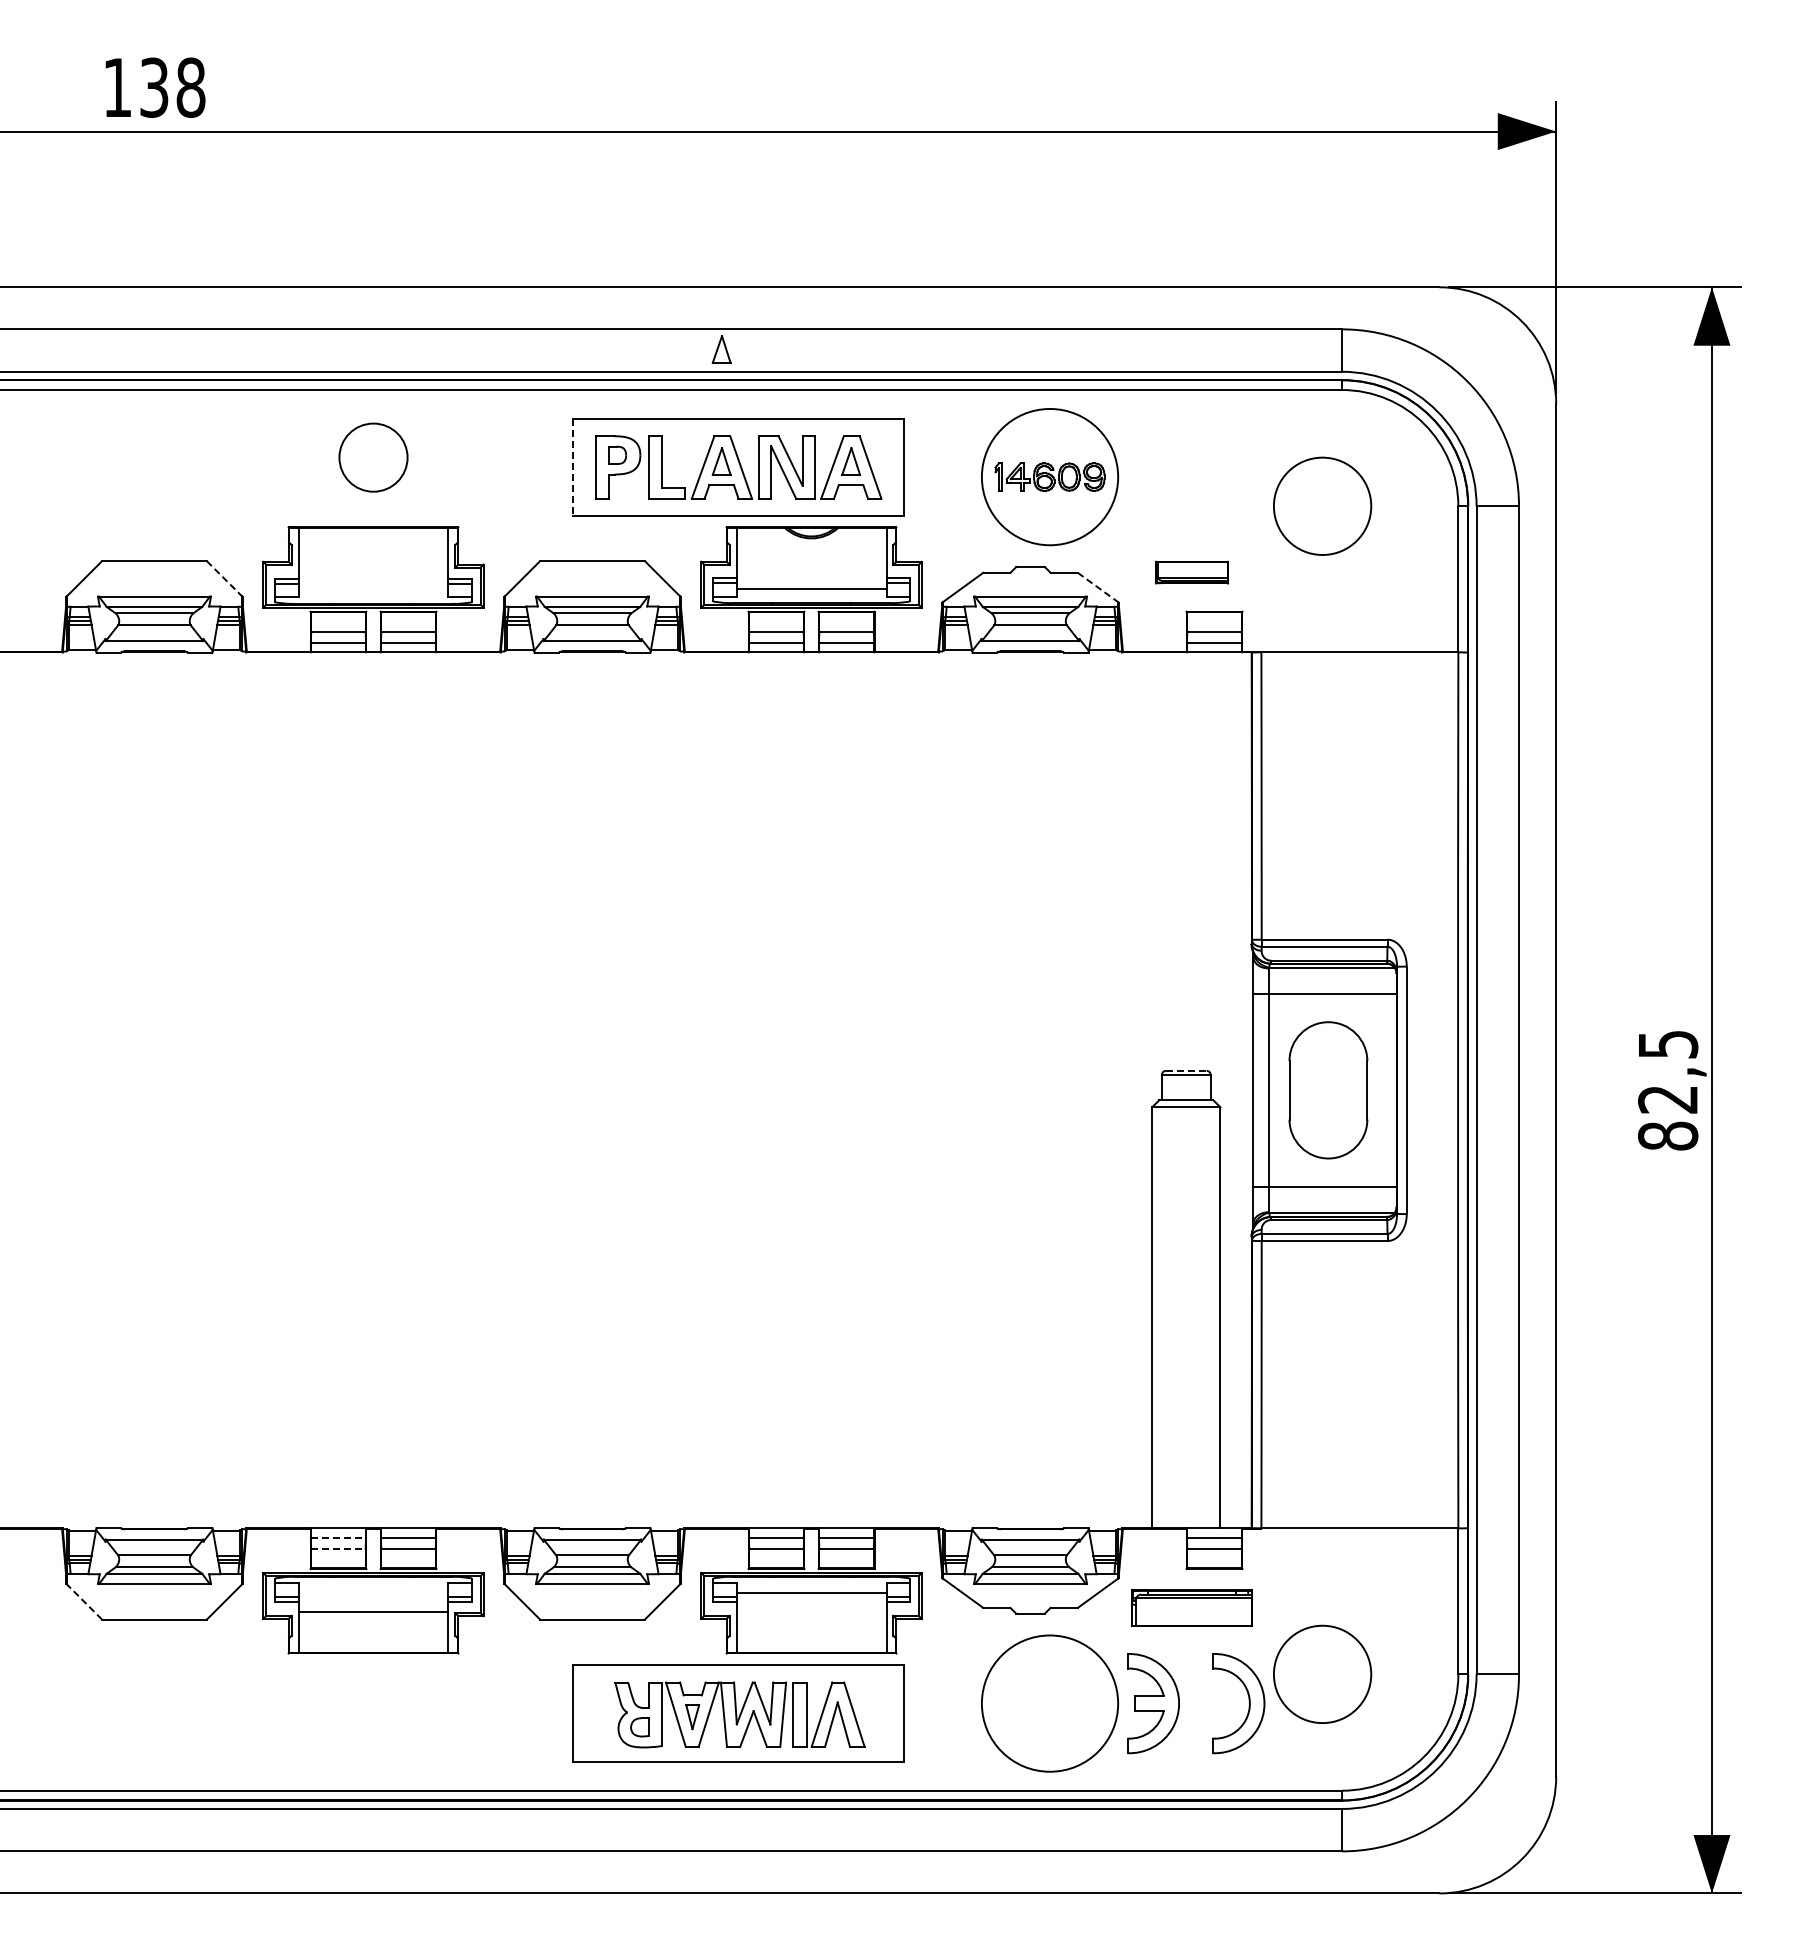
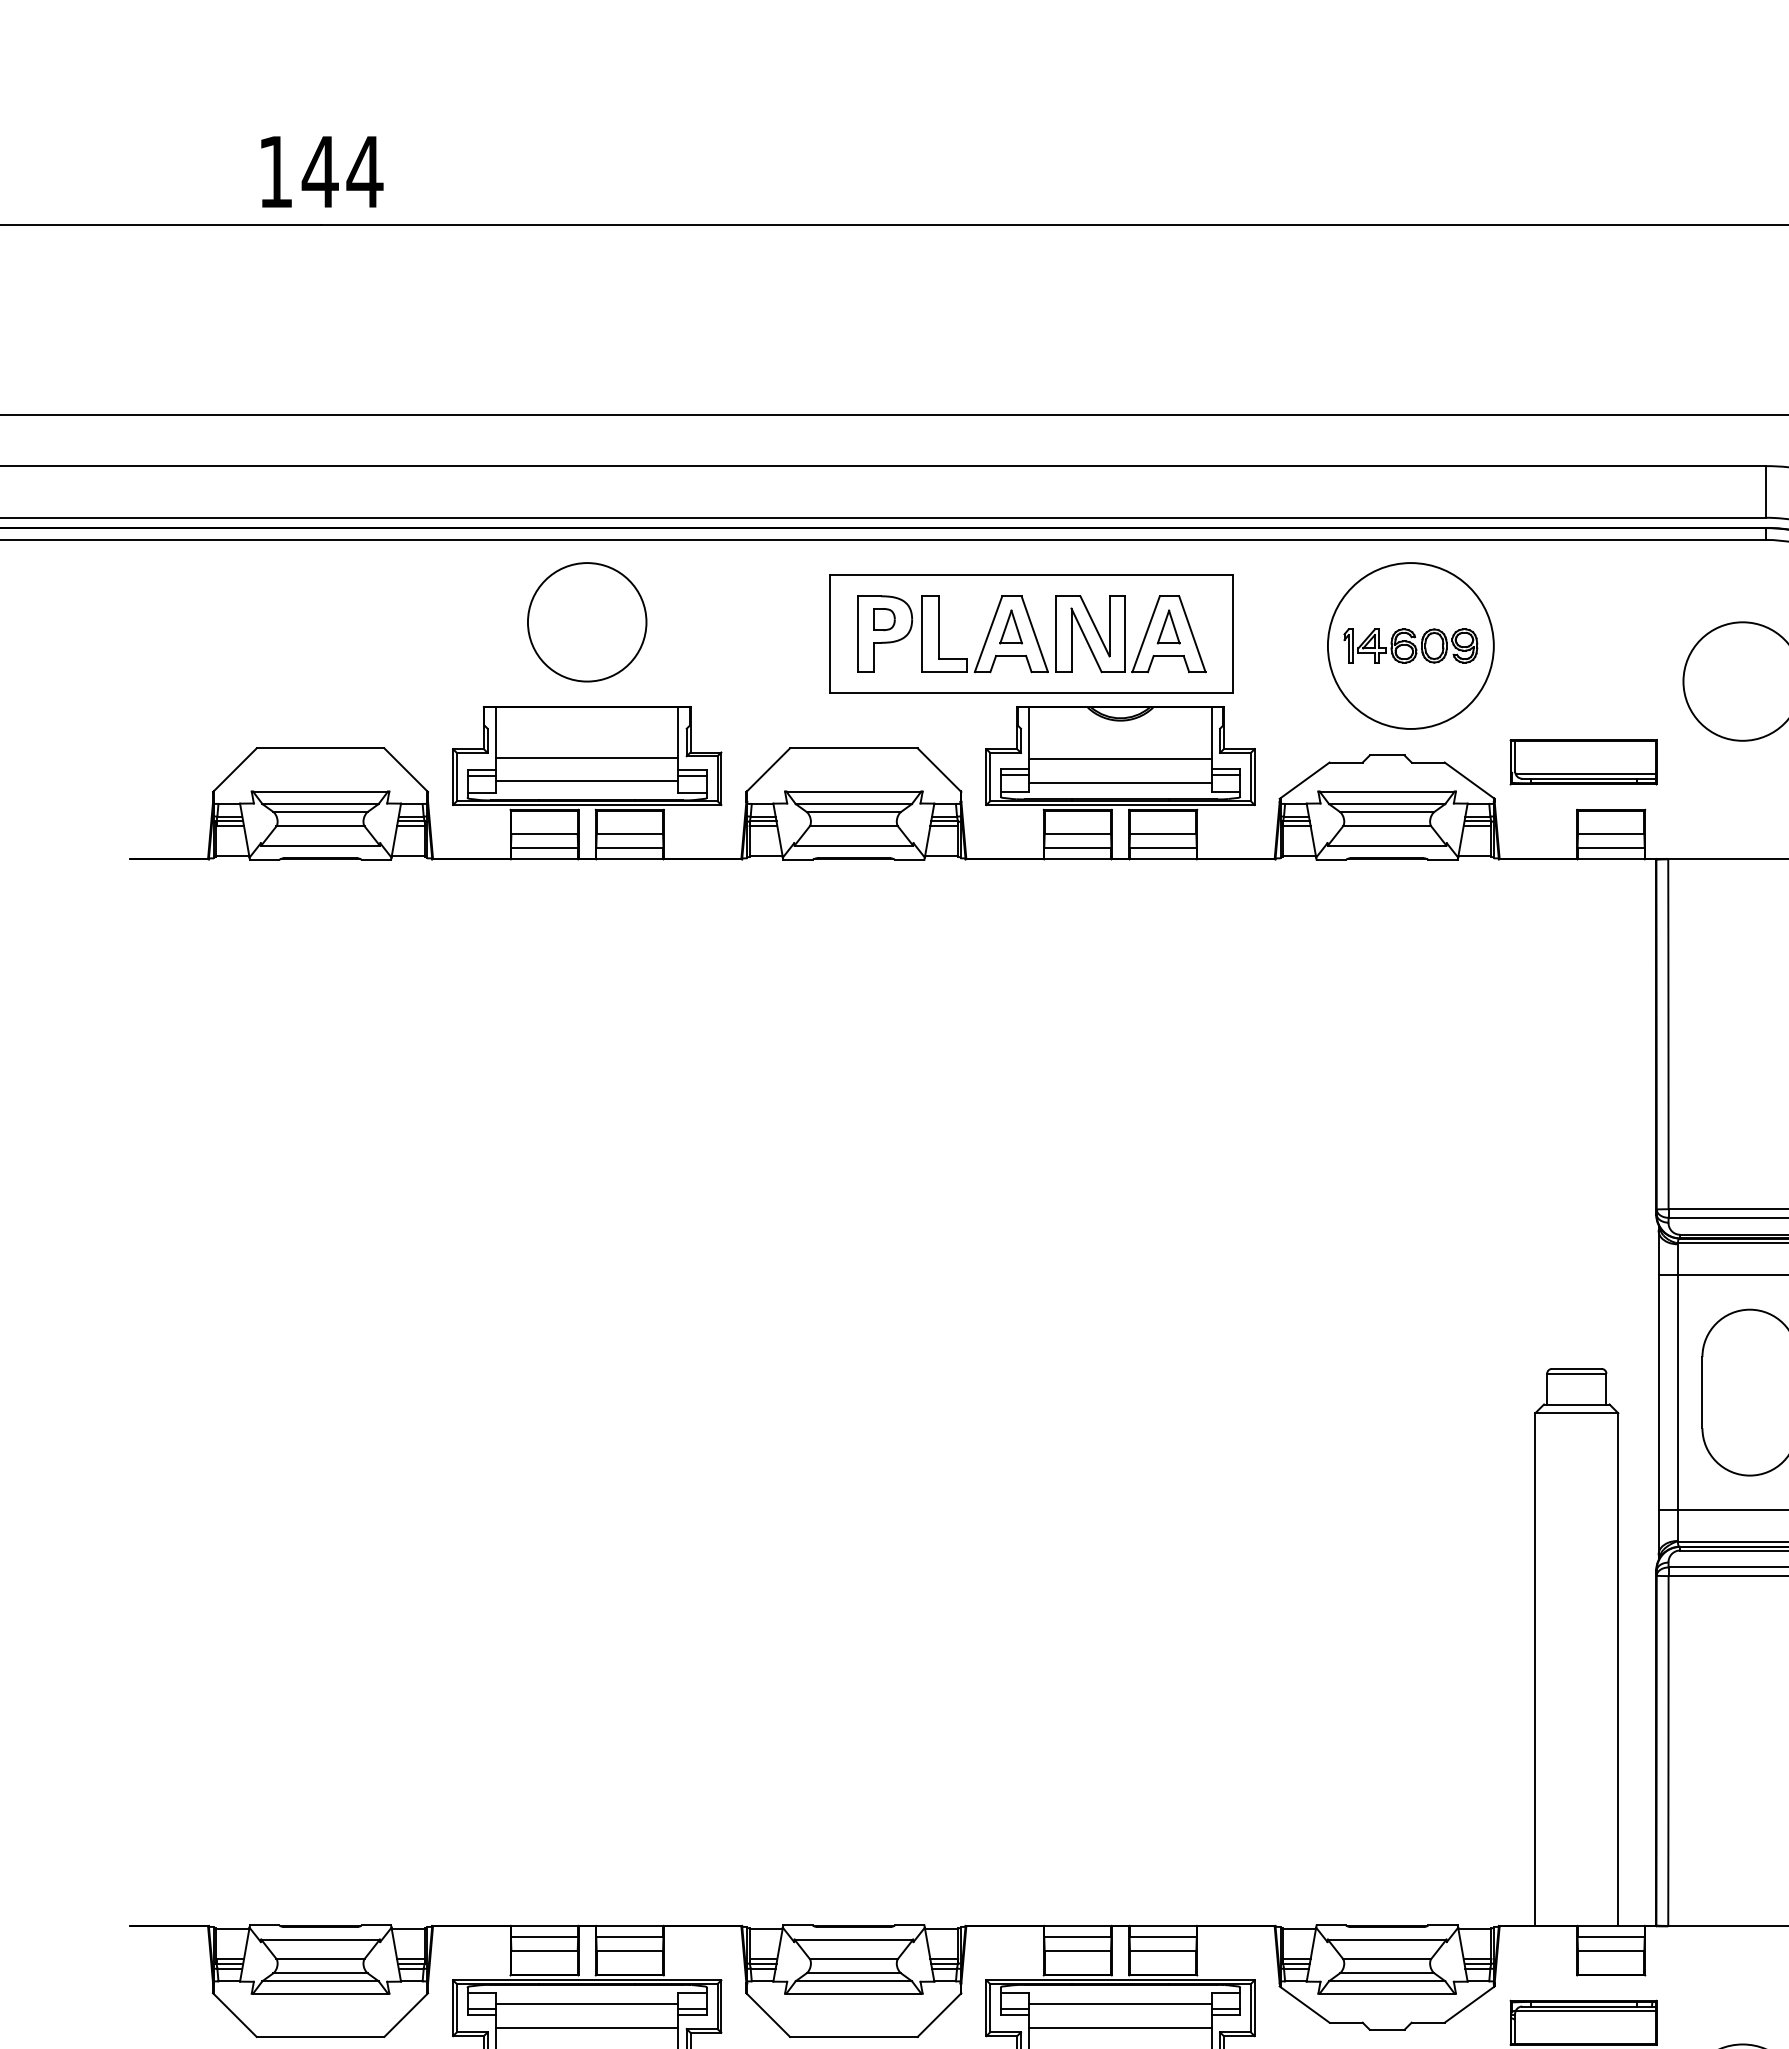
text: (172, 87) -> (342, 171), 138 -> 144
part: (721, 349) -> (1010, 490), removed
circle: (373, 457) -> (587, 622), size x1.43
line: (573, 467) -> (830, 634), dashed -> solid
line: (373, 568) -> (587, 757), added
line: (811, 569) -> (1120, 758), added
part: (1191, 572) -> (1583, 762), size x1.67
line: (225, 579) -> (407, 770), dashed -> solid
line: (373, 588) -> (587, 781), added
line: (1098, 588) -> (1469, 781), dashed -> solid
line: (1186, 1070) -> (1577, 1368), dashed -> solid
line: (338, 1537) -> (544, 1937), dashed -> solid
line: (338, 1548) -> (544, 1950), dashed -> solid
line: (373, 1592) -> (587, 2003), added
line: (83, 1601) -> (234, 2014), dashed -> solid
line: (811, 1611) -> (1120, 2027), added

